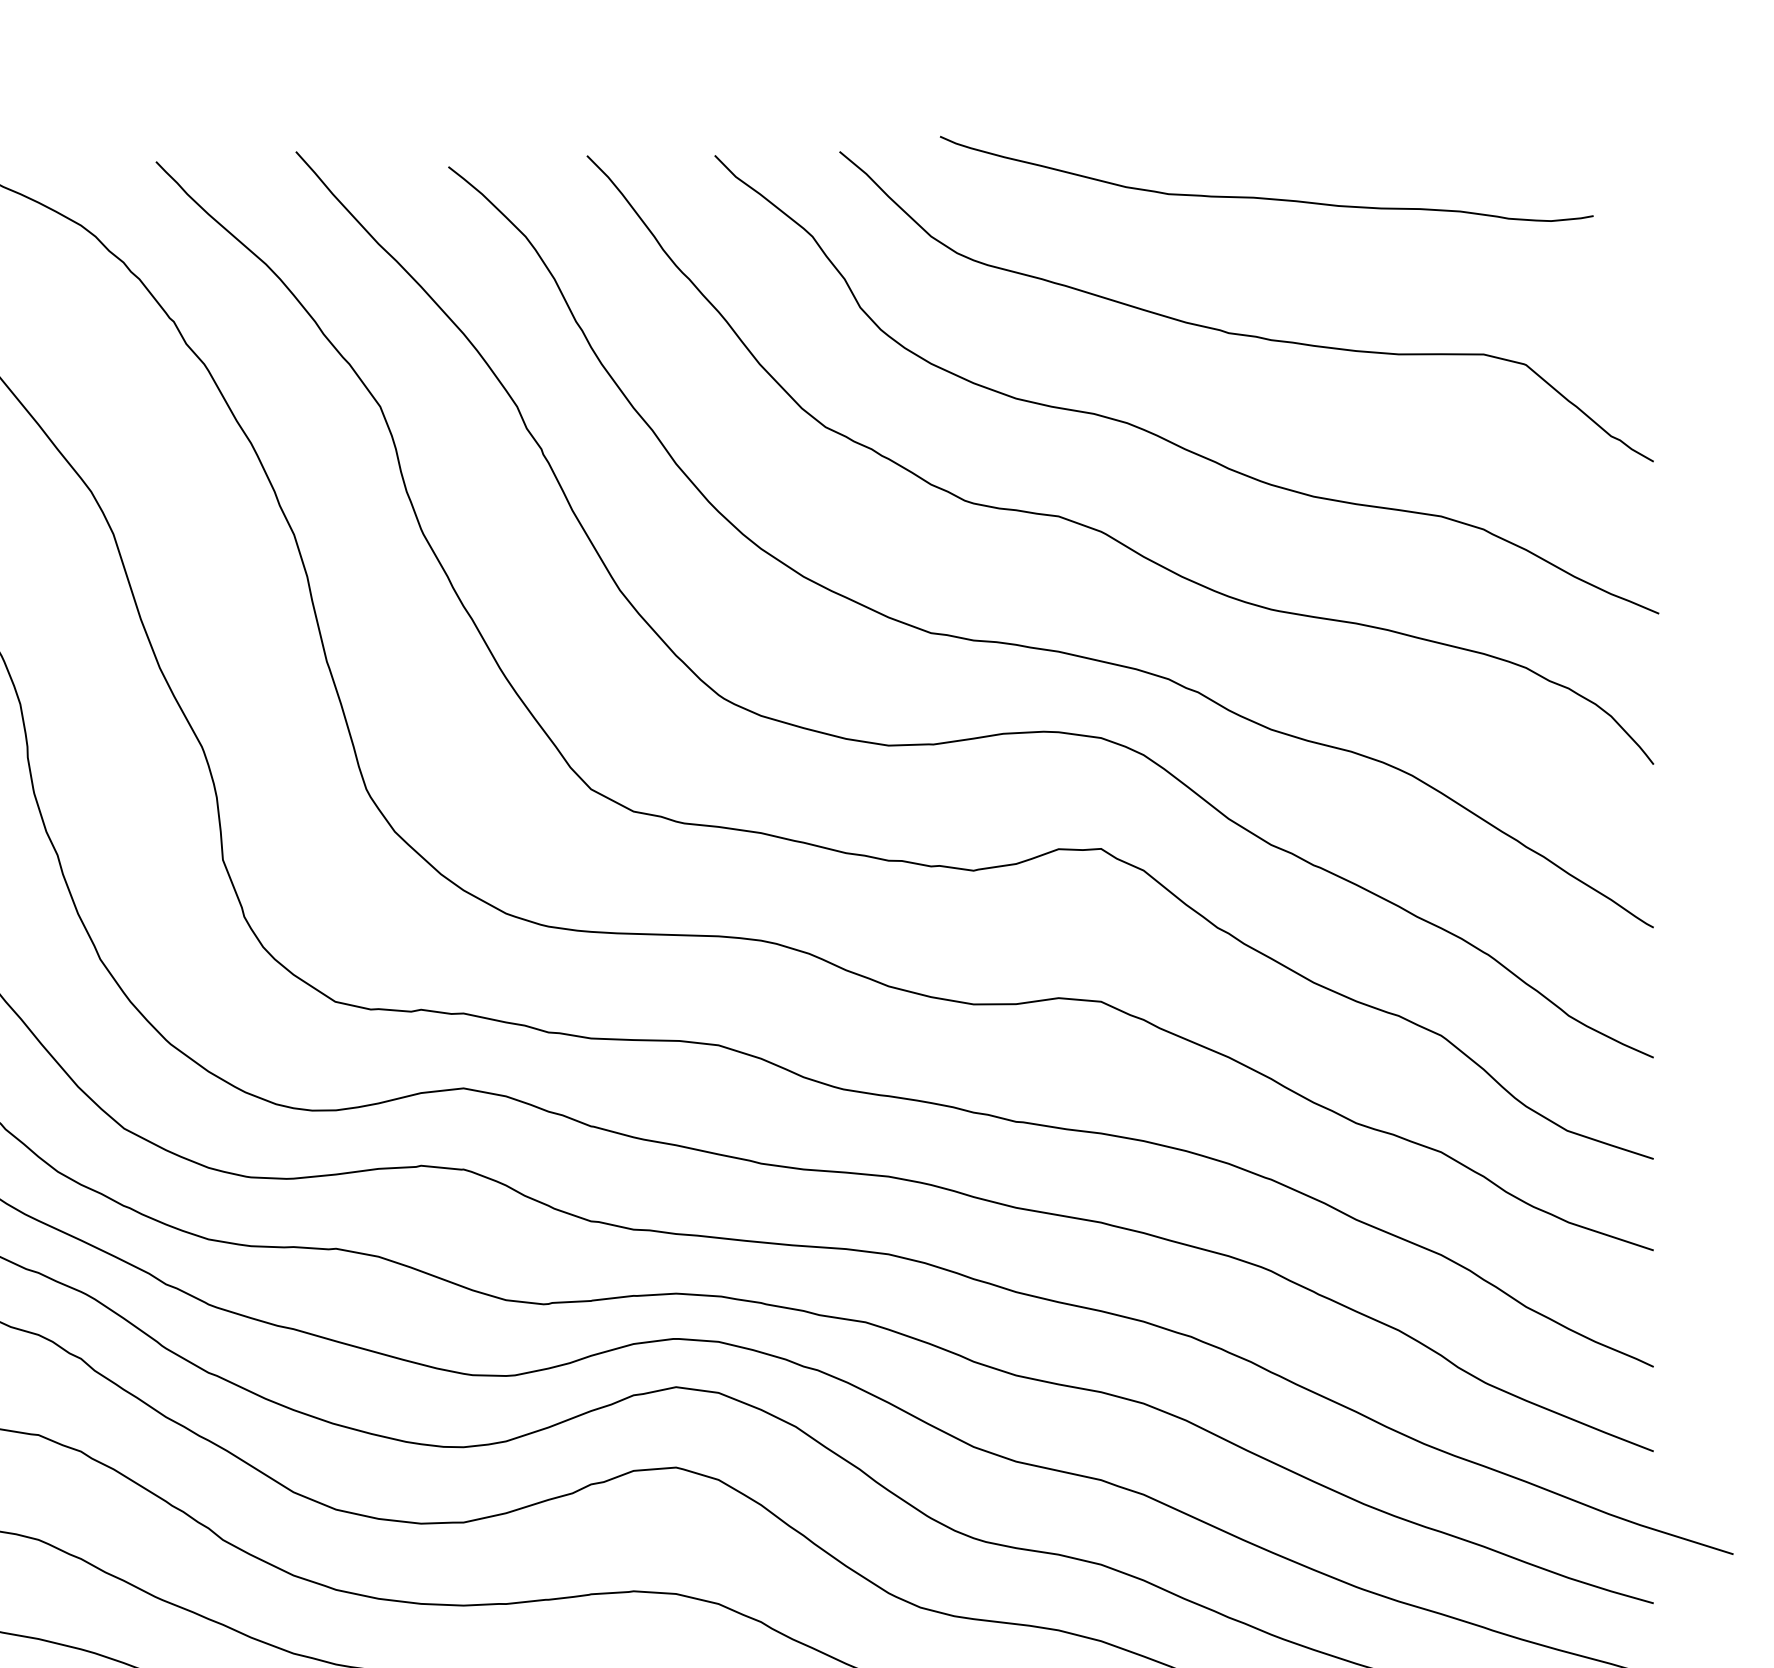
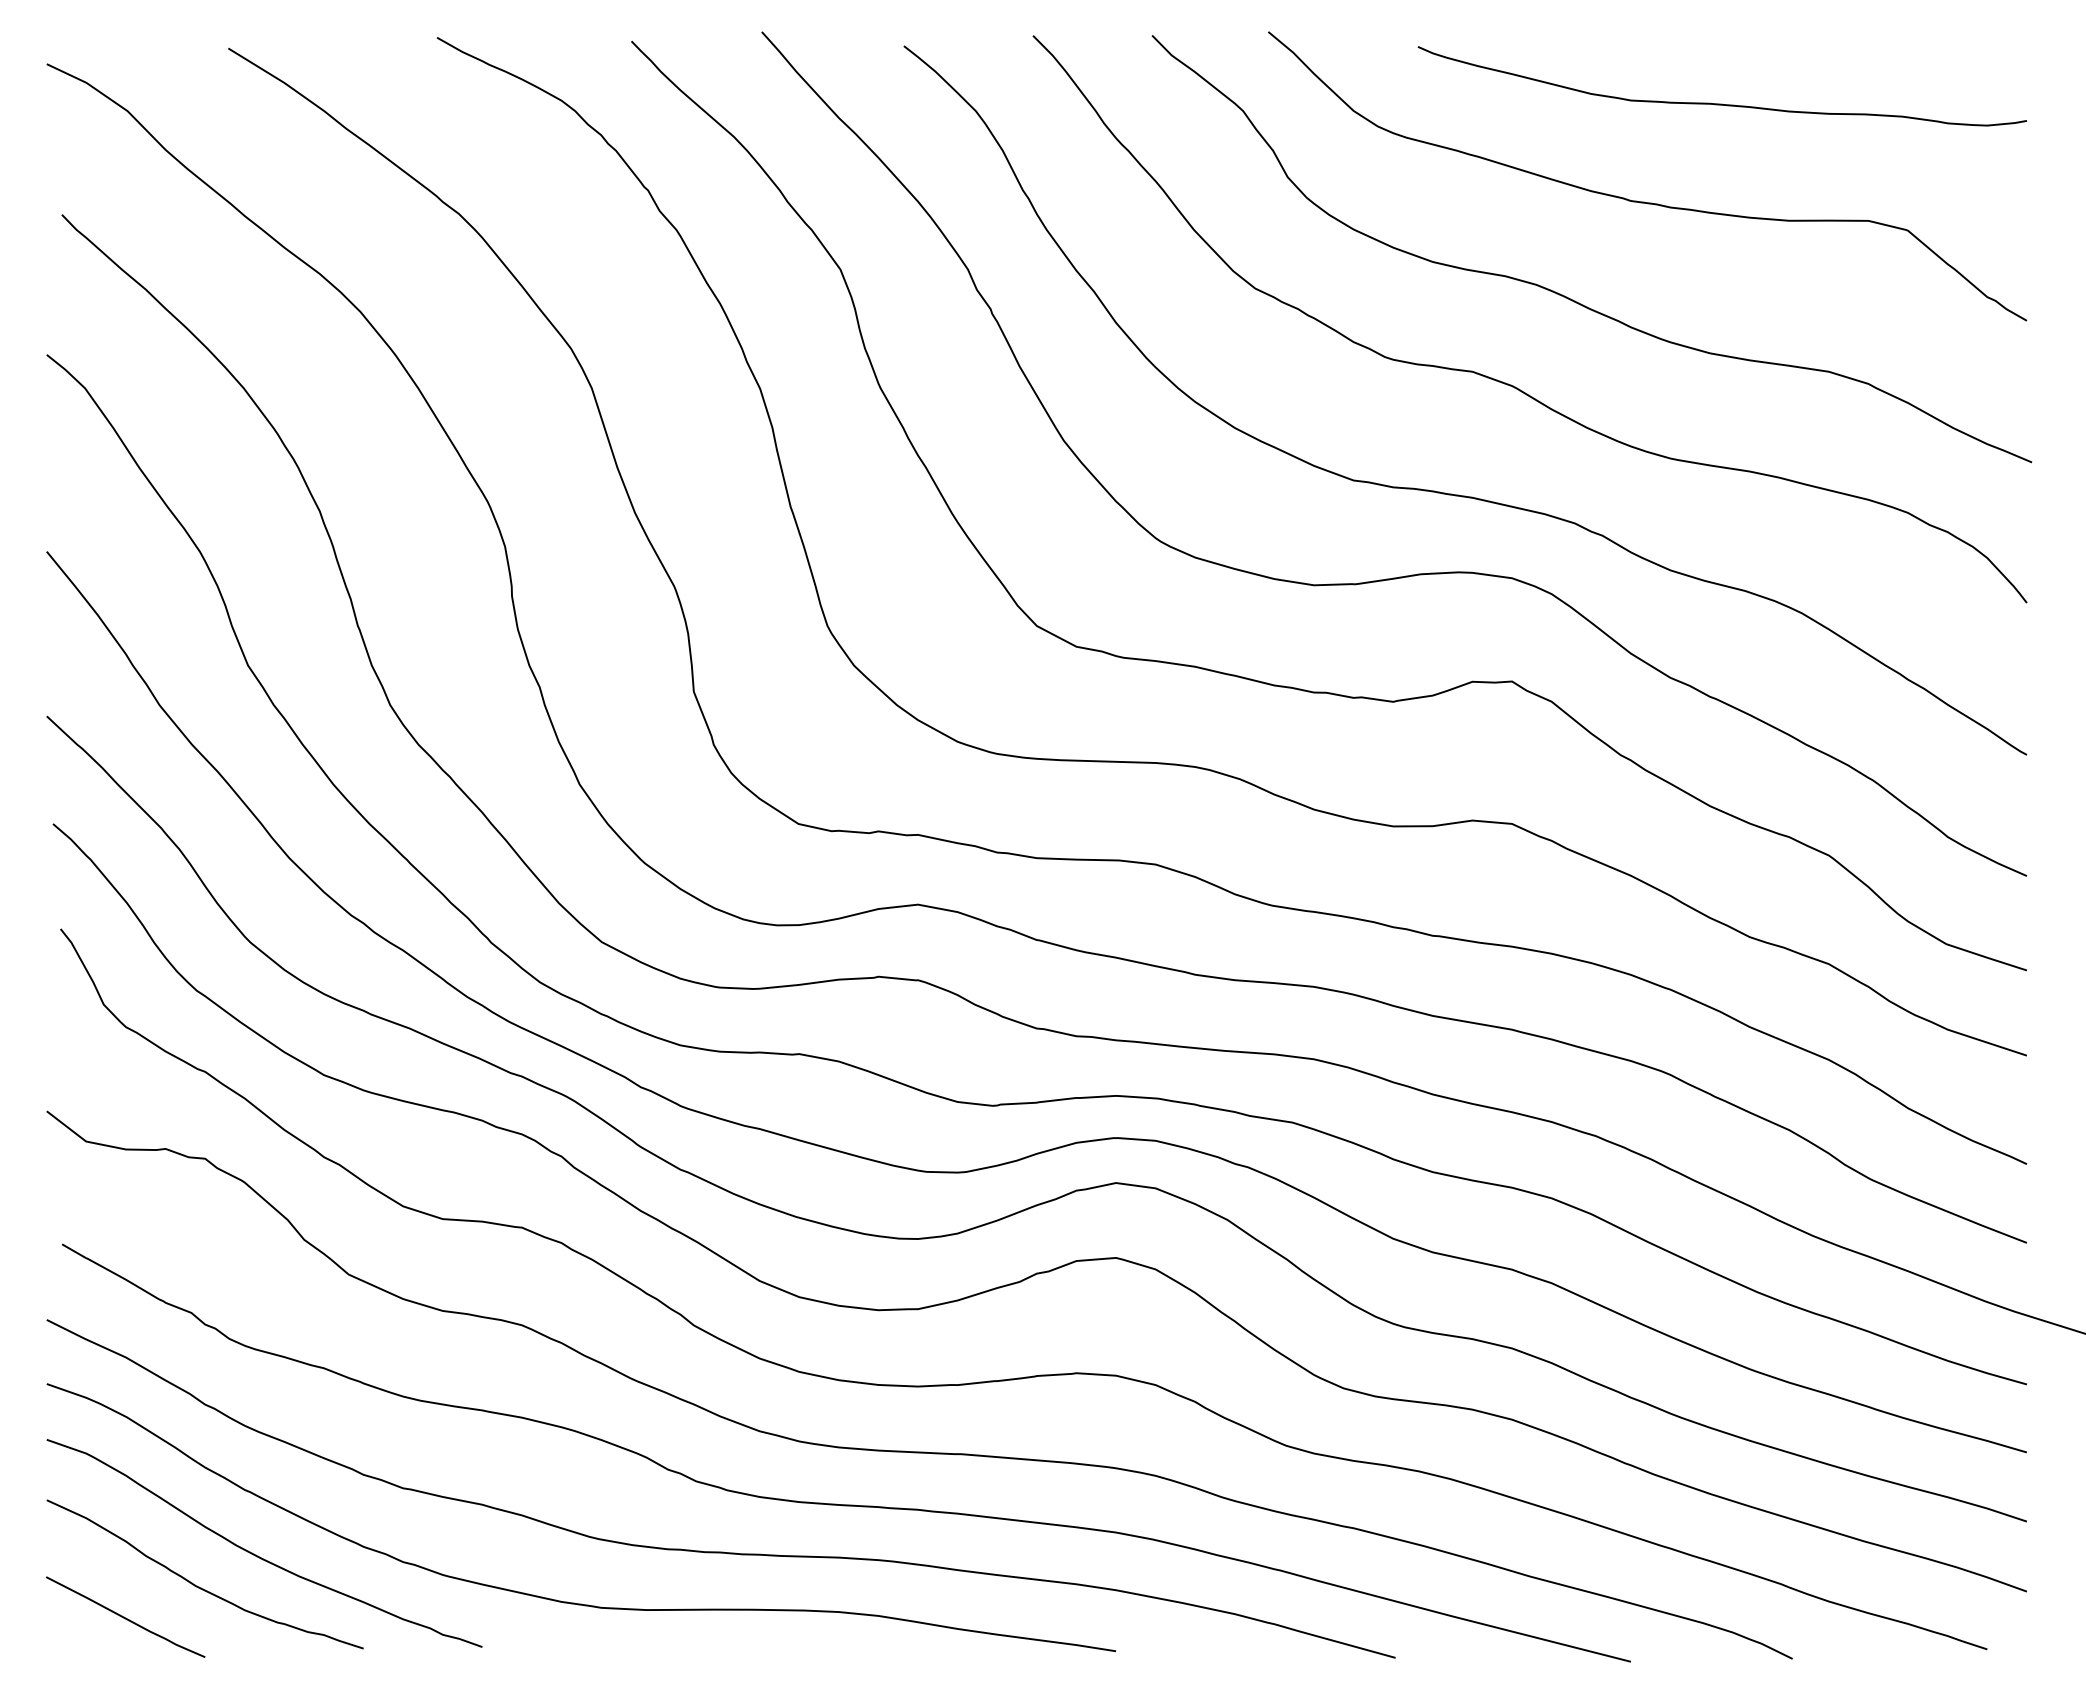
curve: (1265, 197) -> (1721, 103), moved

